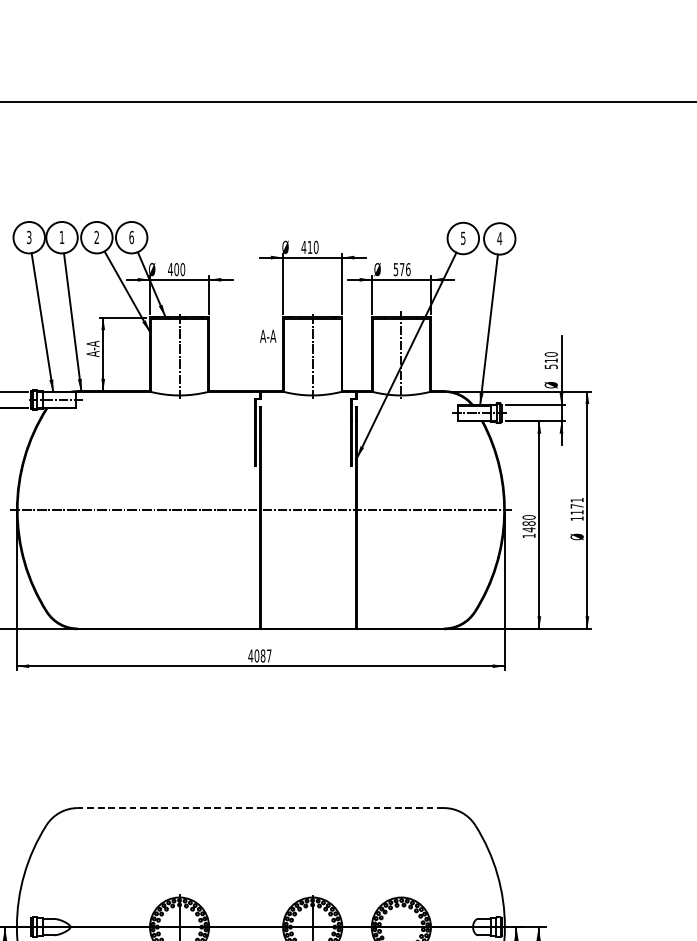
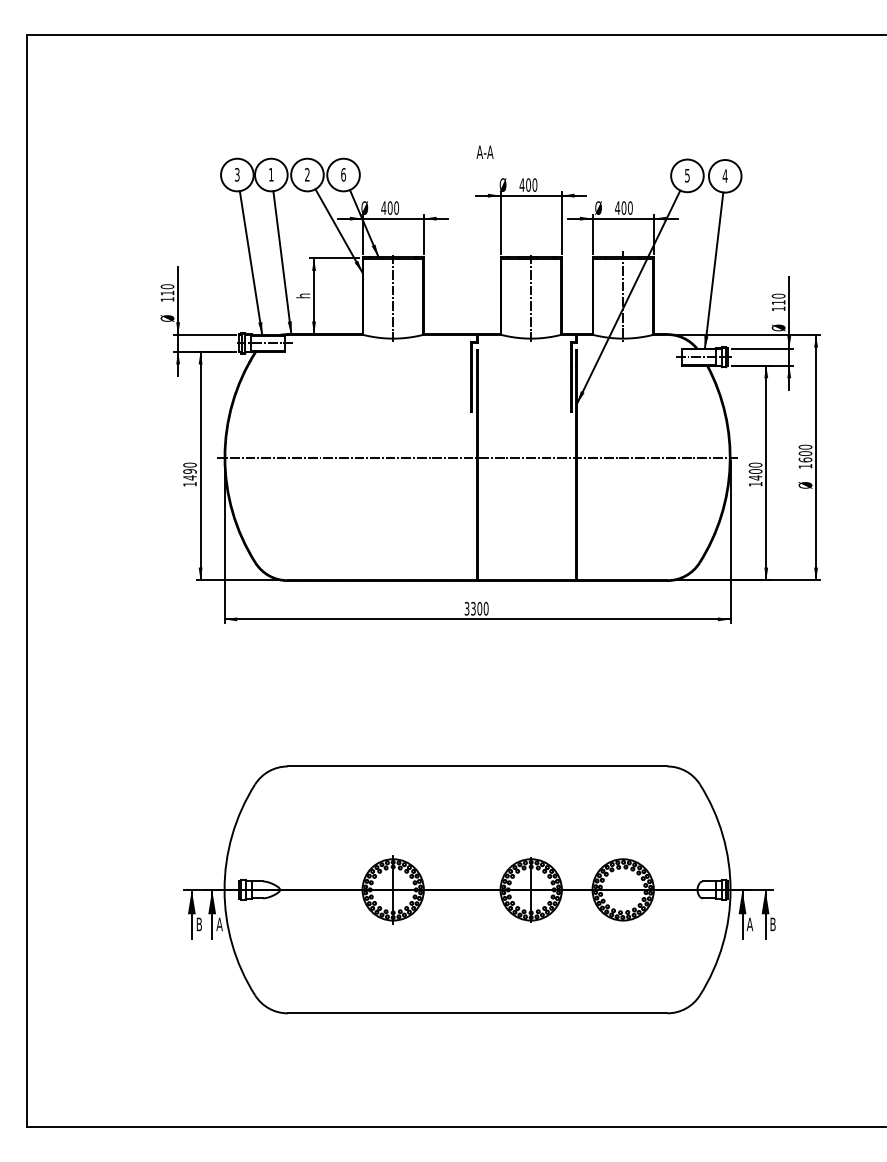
text: (310, 246) -> (528, 184), 410 -> 400
text: (401, 268) -> (623, 207), 576 -> 400
text: (267, 335) -> (484, 151), moved
text: (93, 349) -> (303, 290), A-A -> h
text: (551, 366) -> (778, 308), 510 -> 110
text: (577, 506) -> (805, 453), 1171 -> 1600
text: (528, 523) -> (755, 471), 1480 -> 1400
text: (259, 655) -> (476, 608), 4087 -> 3300
line: (260, 808) -> (477, 766), dashed -> solid

